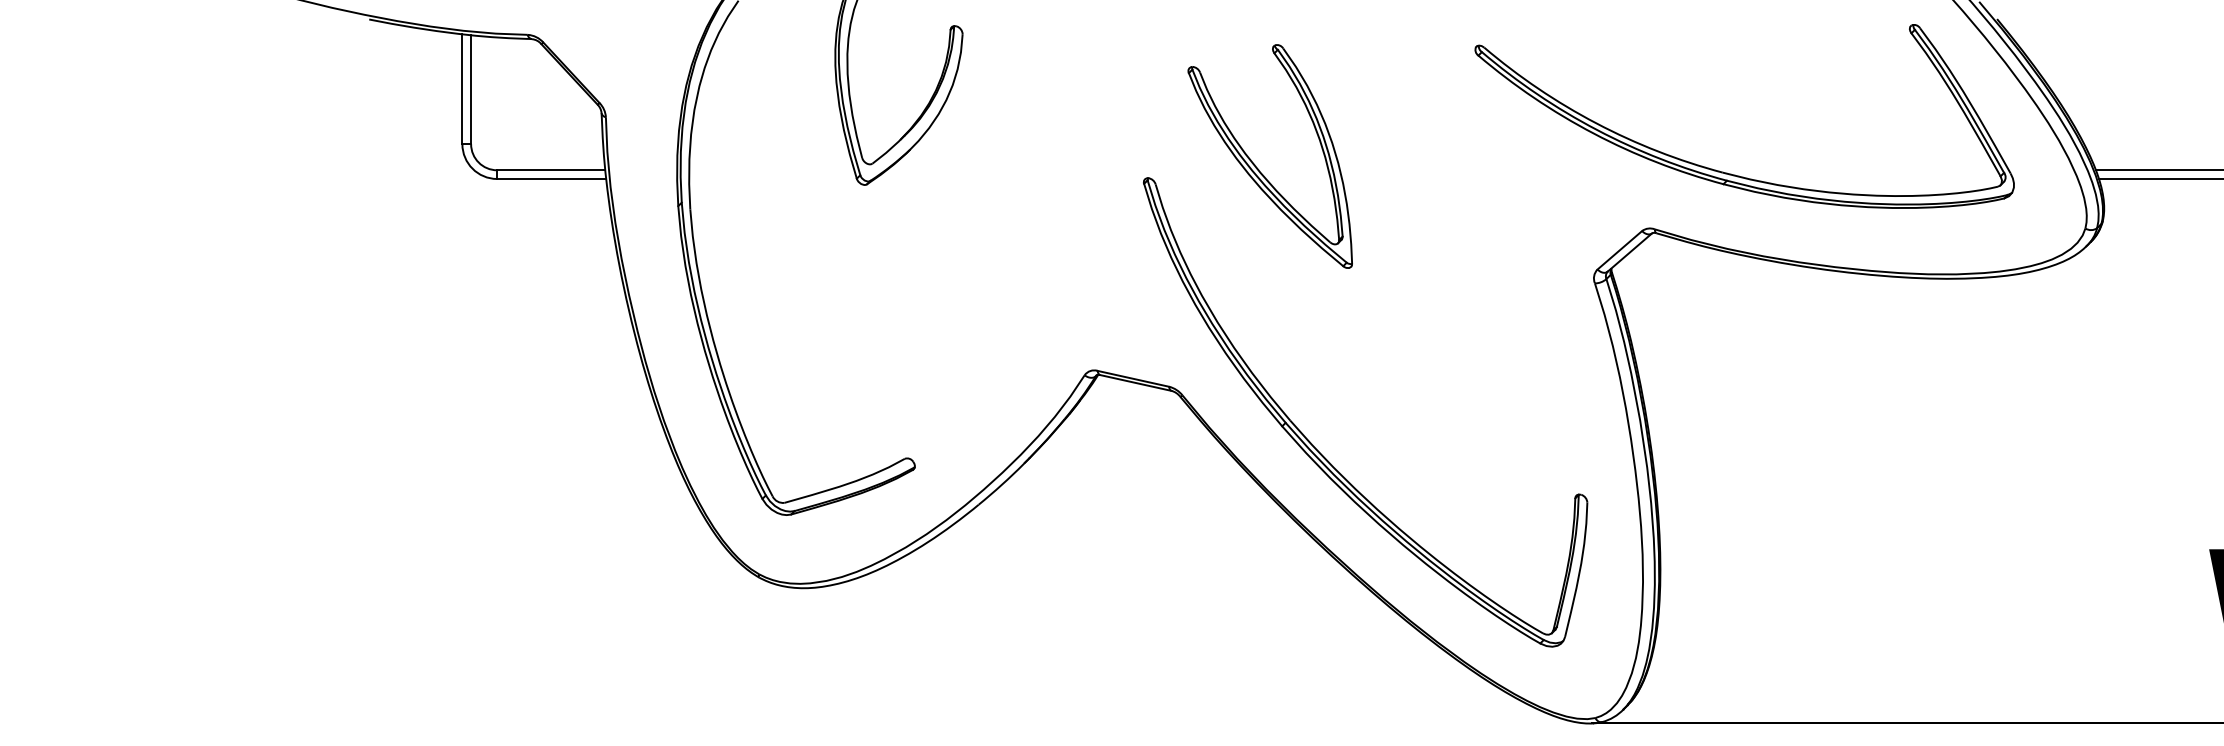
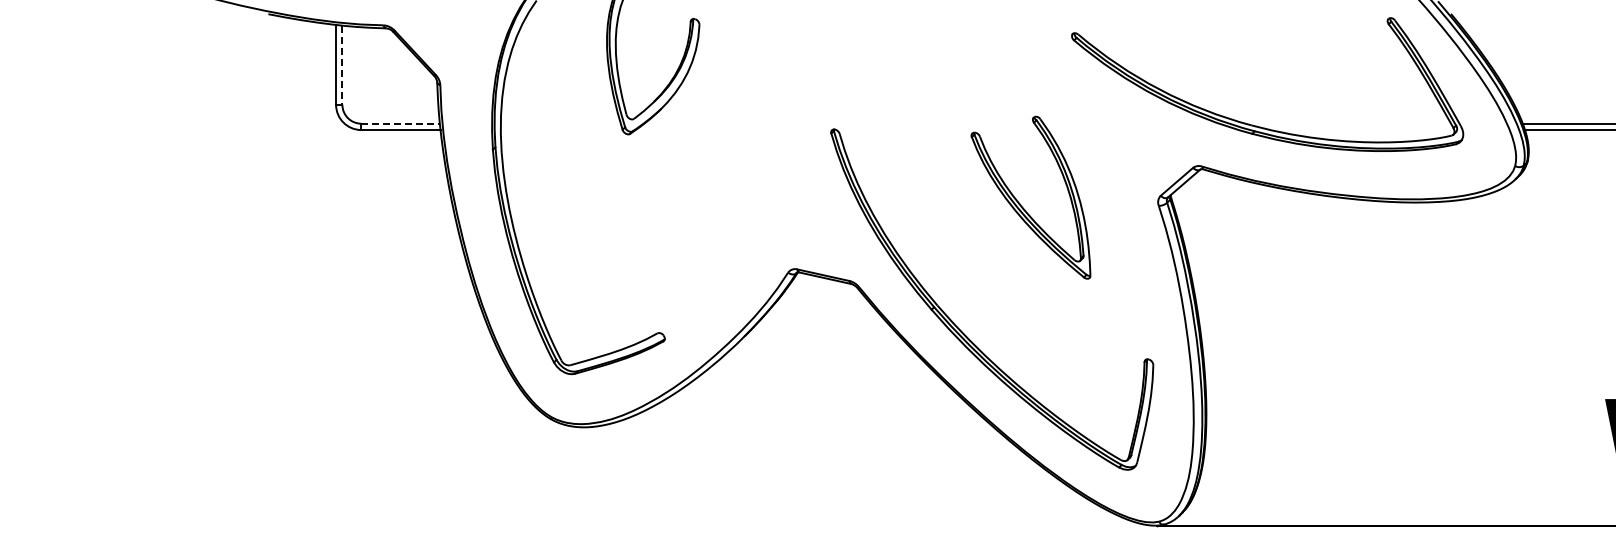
line: (471, 90) -> (342, 65), solid -> dashed
part: (1257, 165) -> (1021, 204), moved
line: (552, 169) -> (401, 123), solid -> dashed

